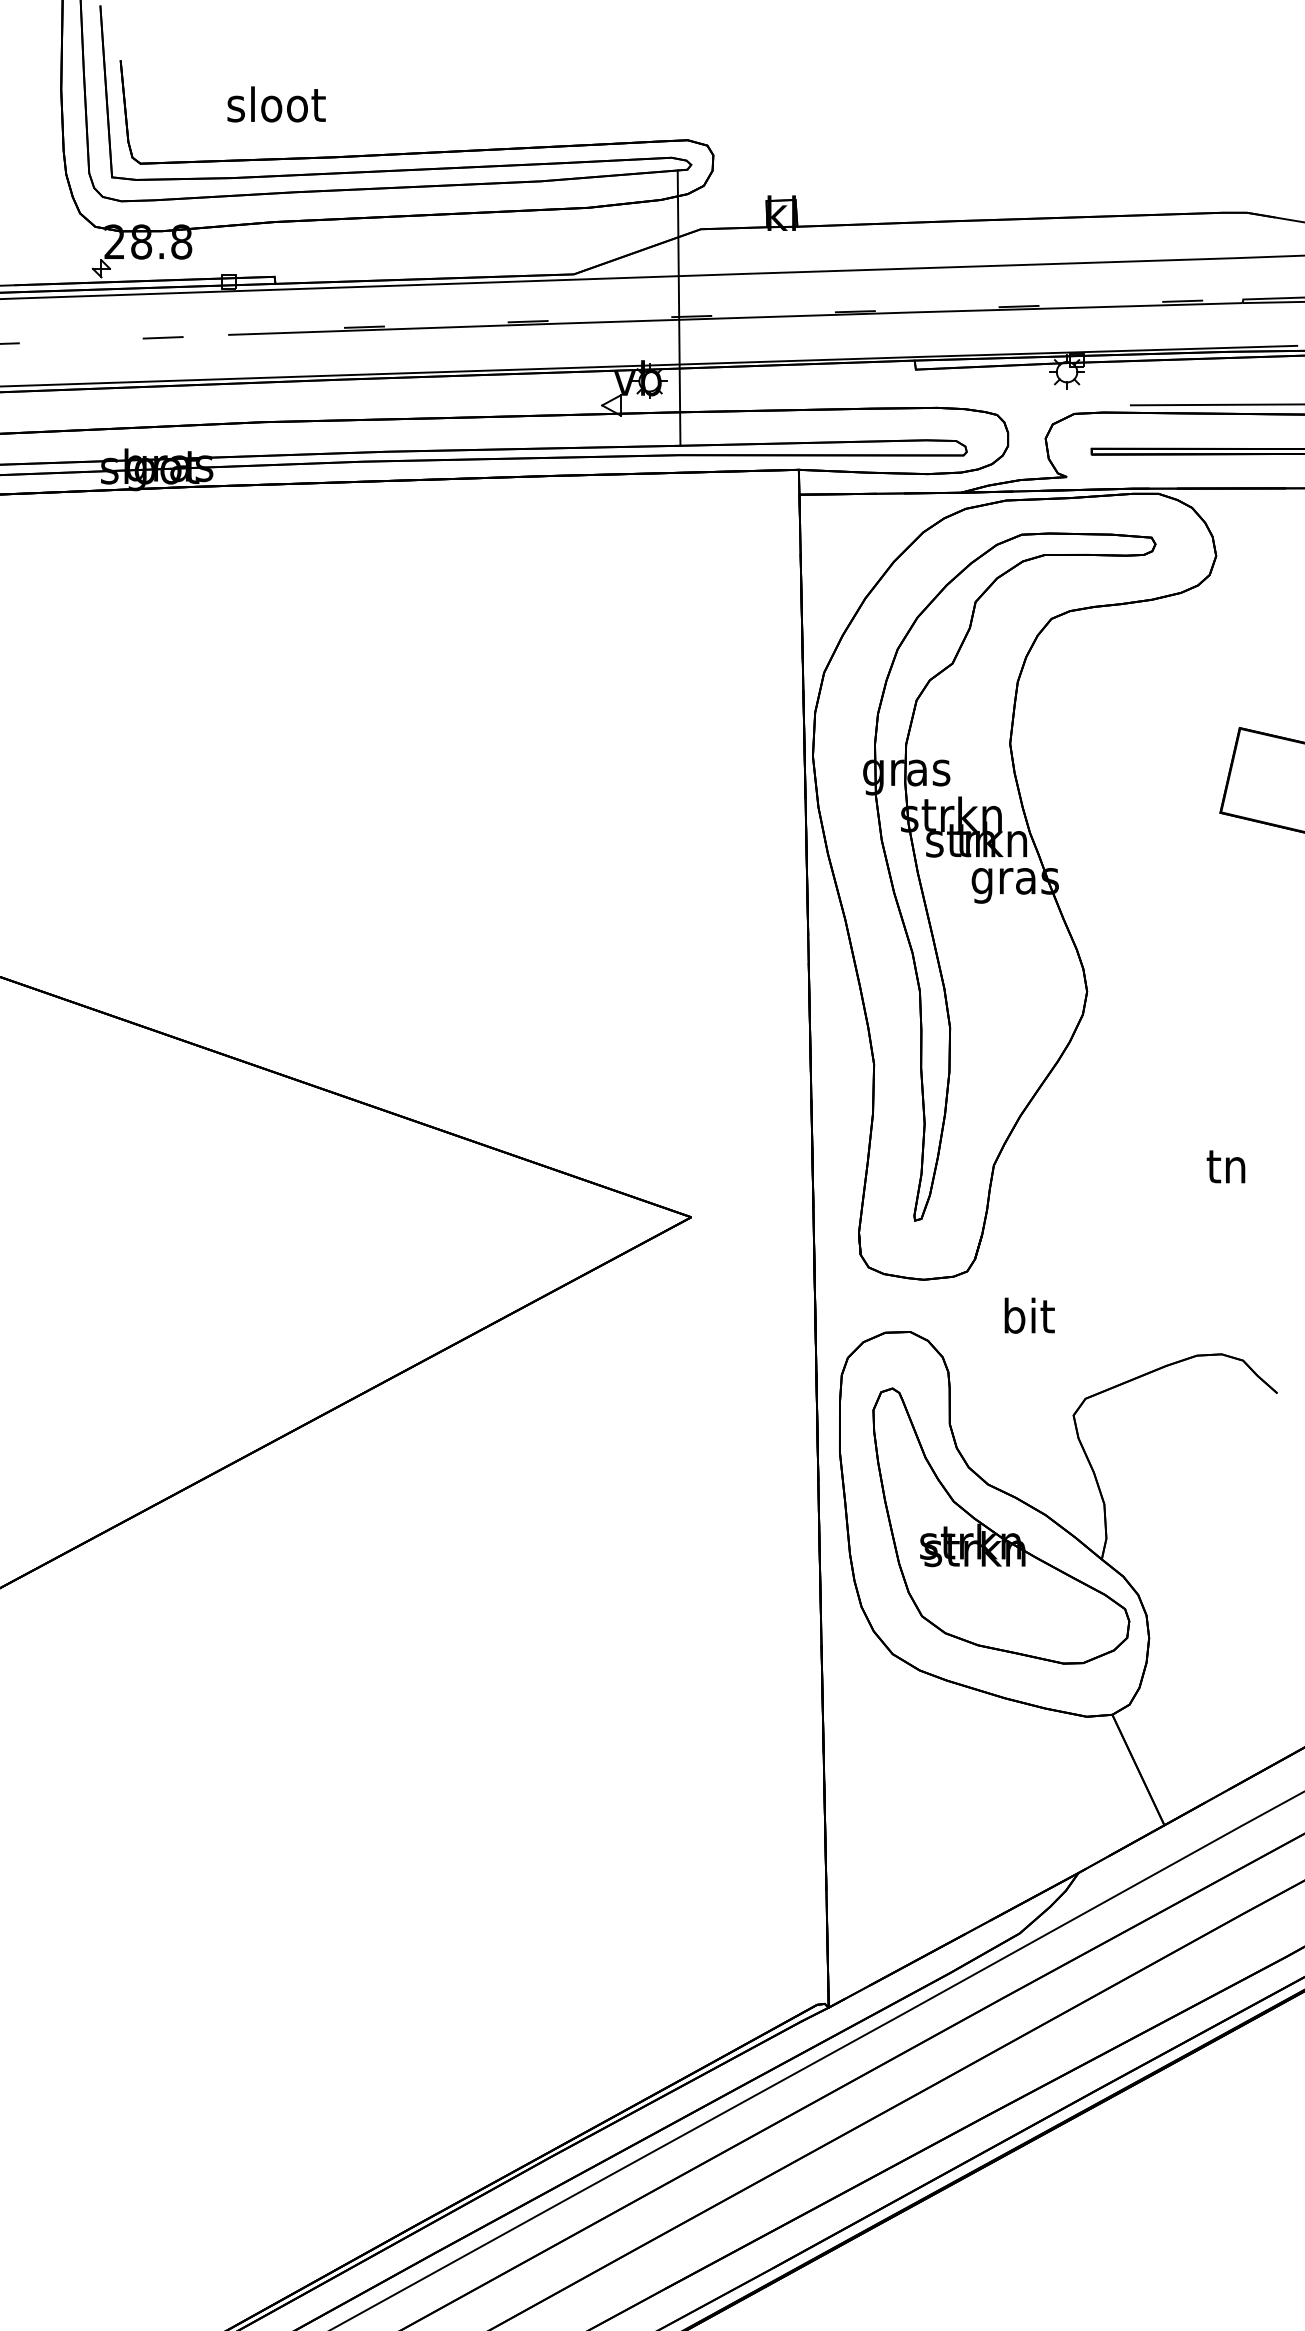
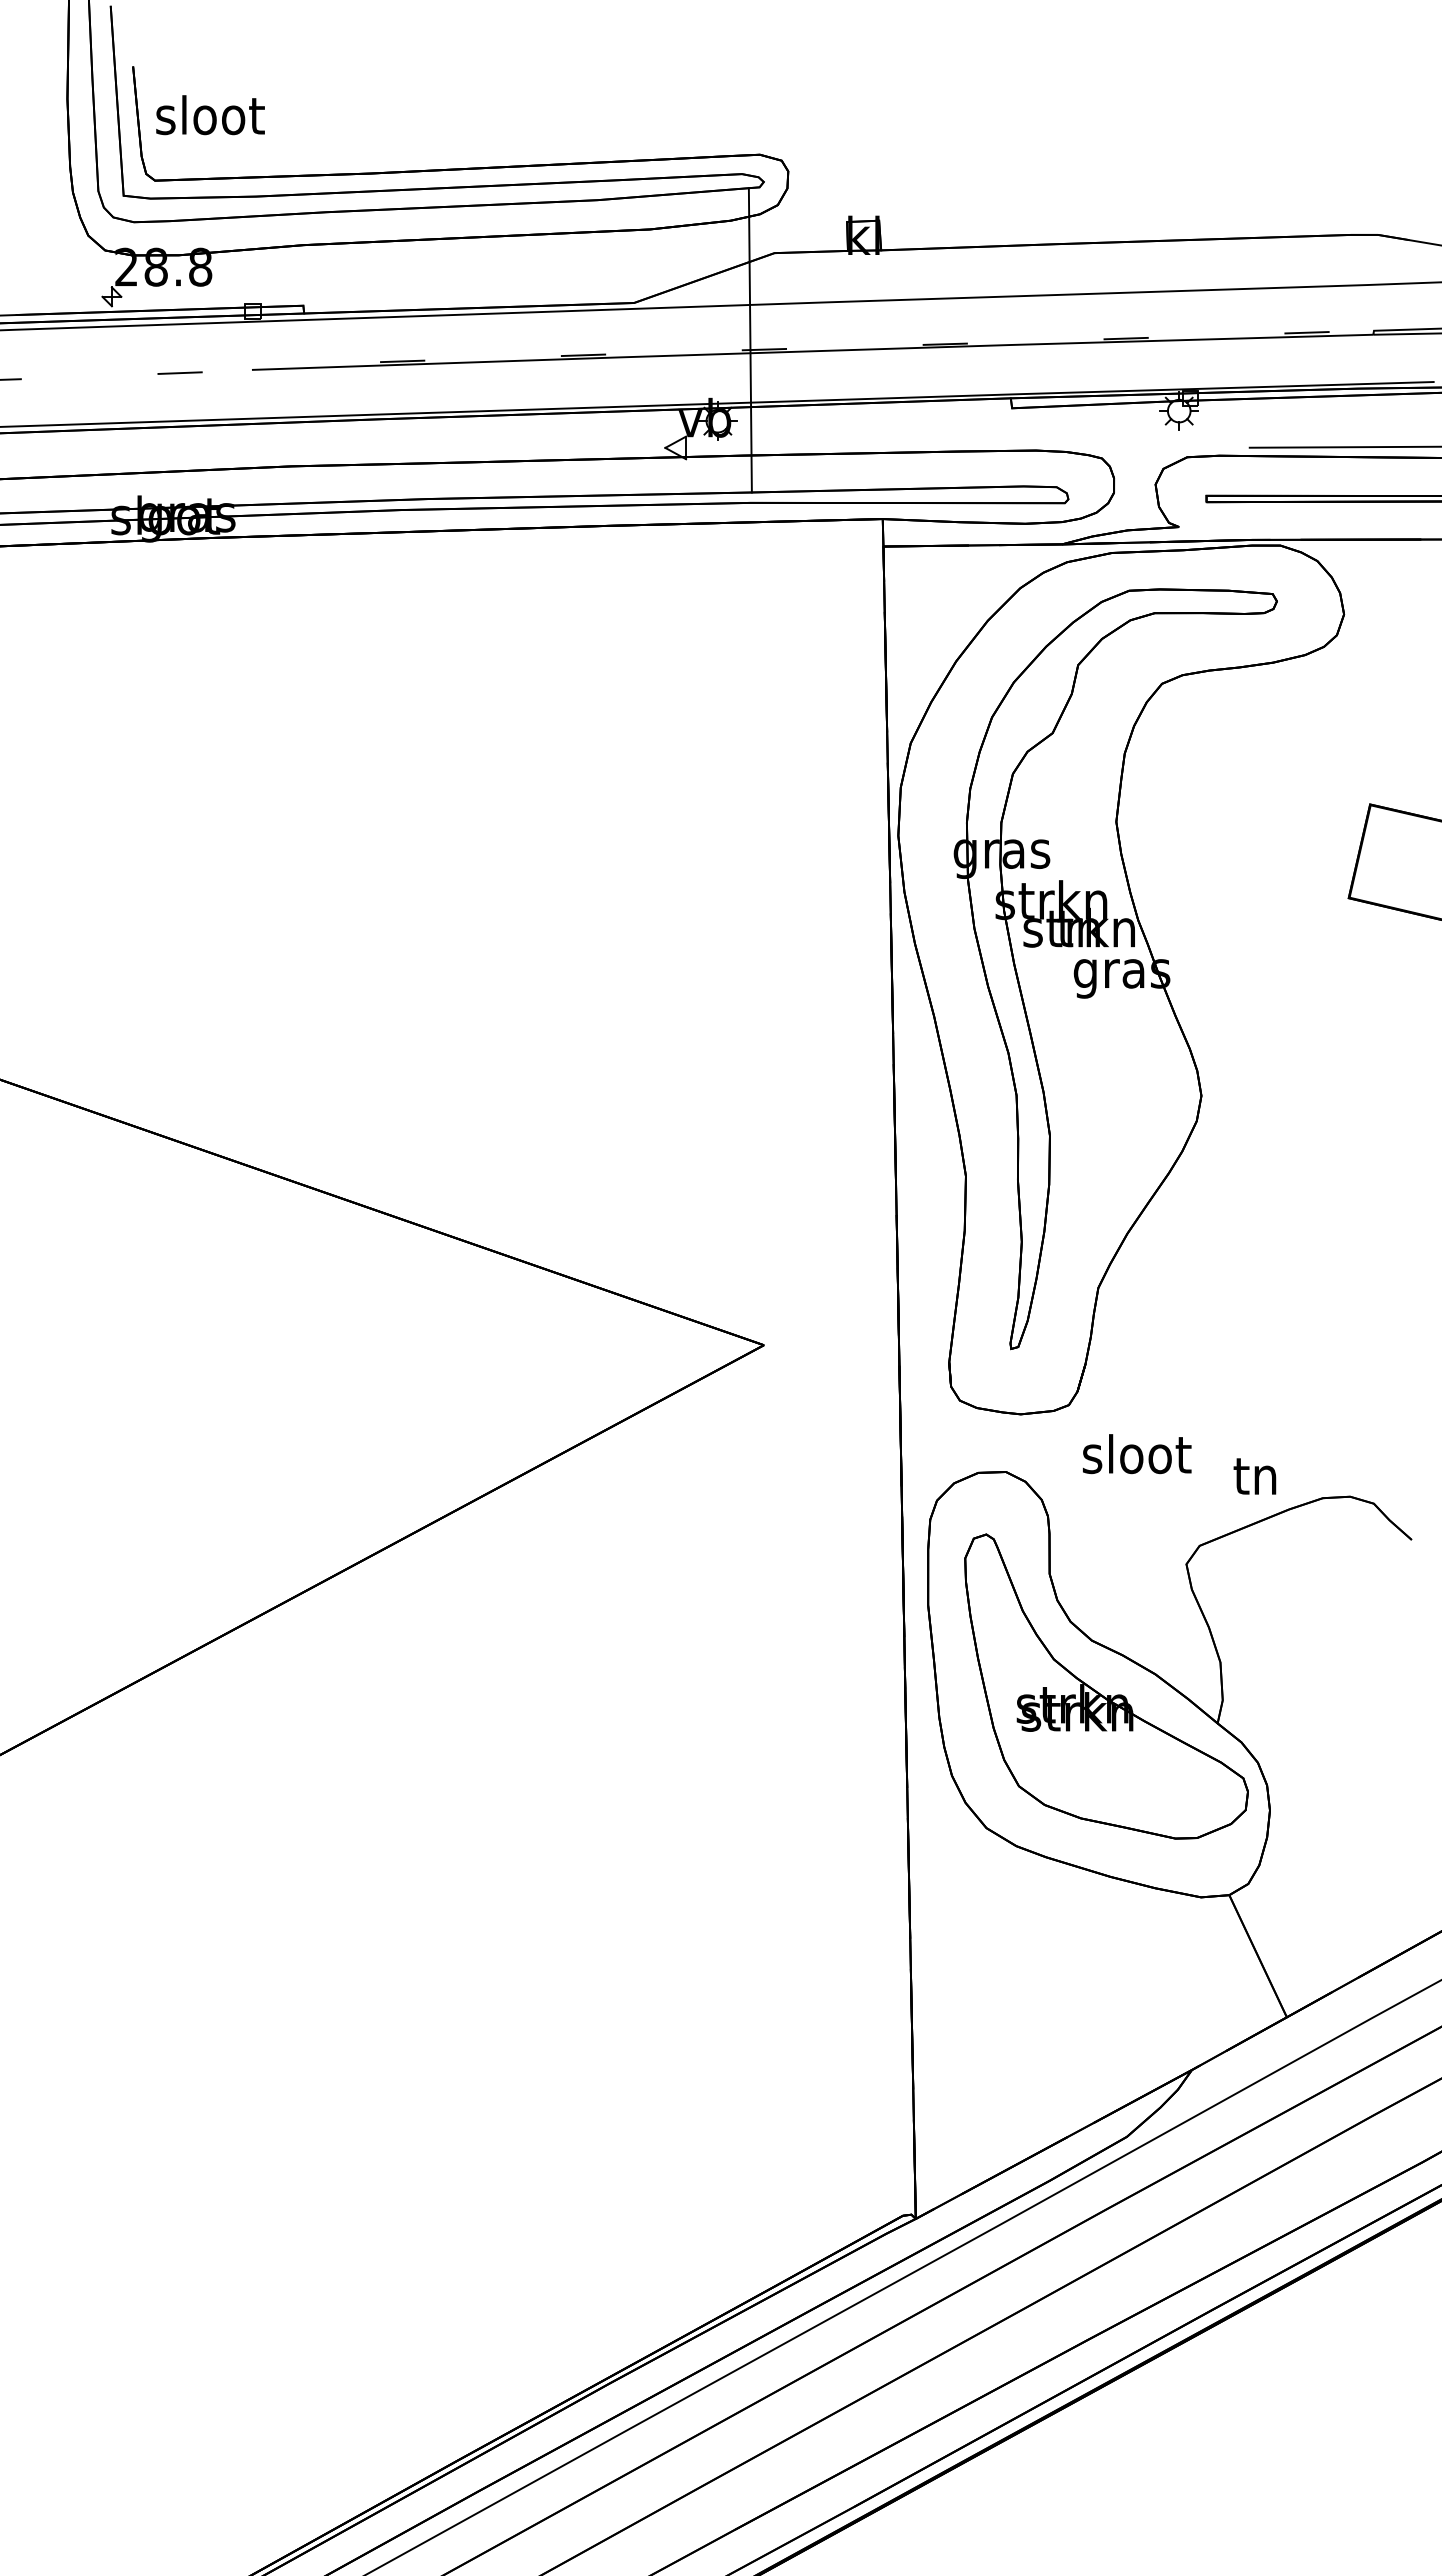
text: (276, 104) -> (210, 115), moved
text: (1225, 1166) -> (1254, 1476), moved
text: (1028, 1316) -> (1136, 1454), bit -> sloot

